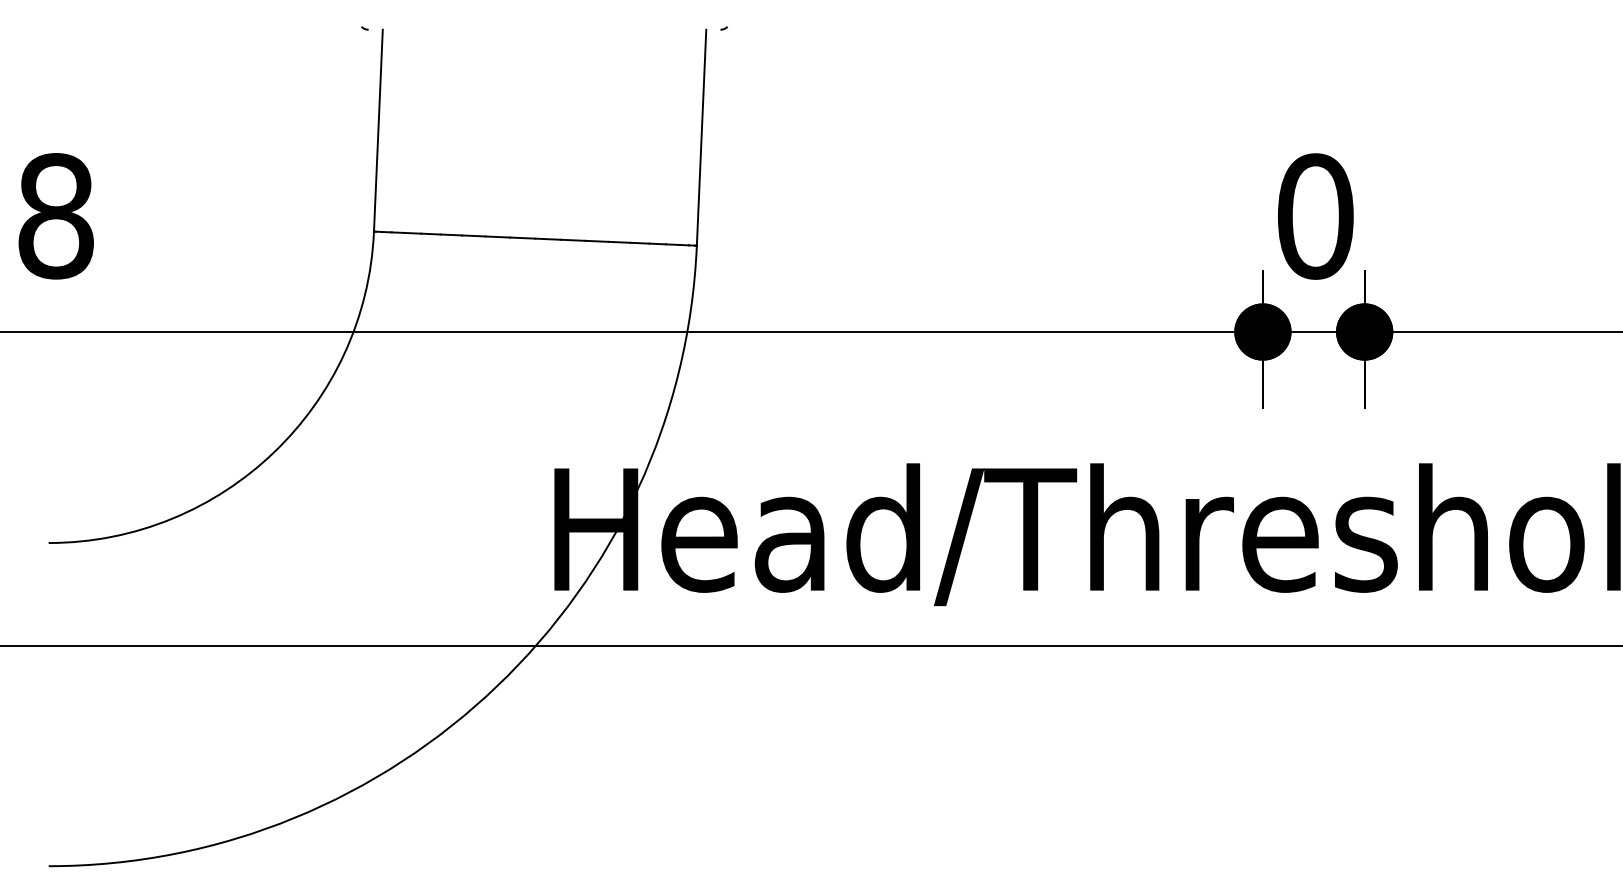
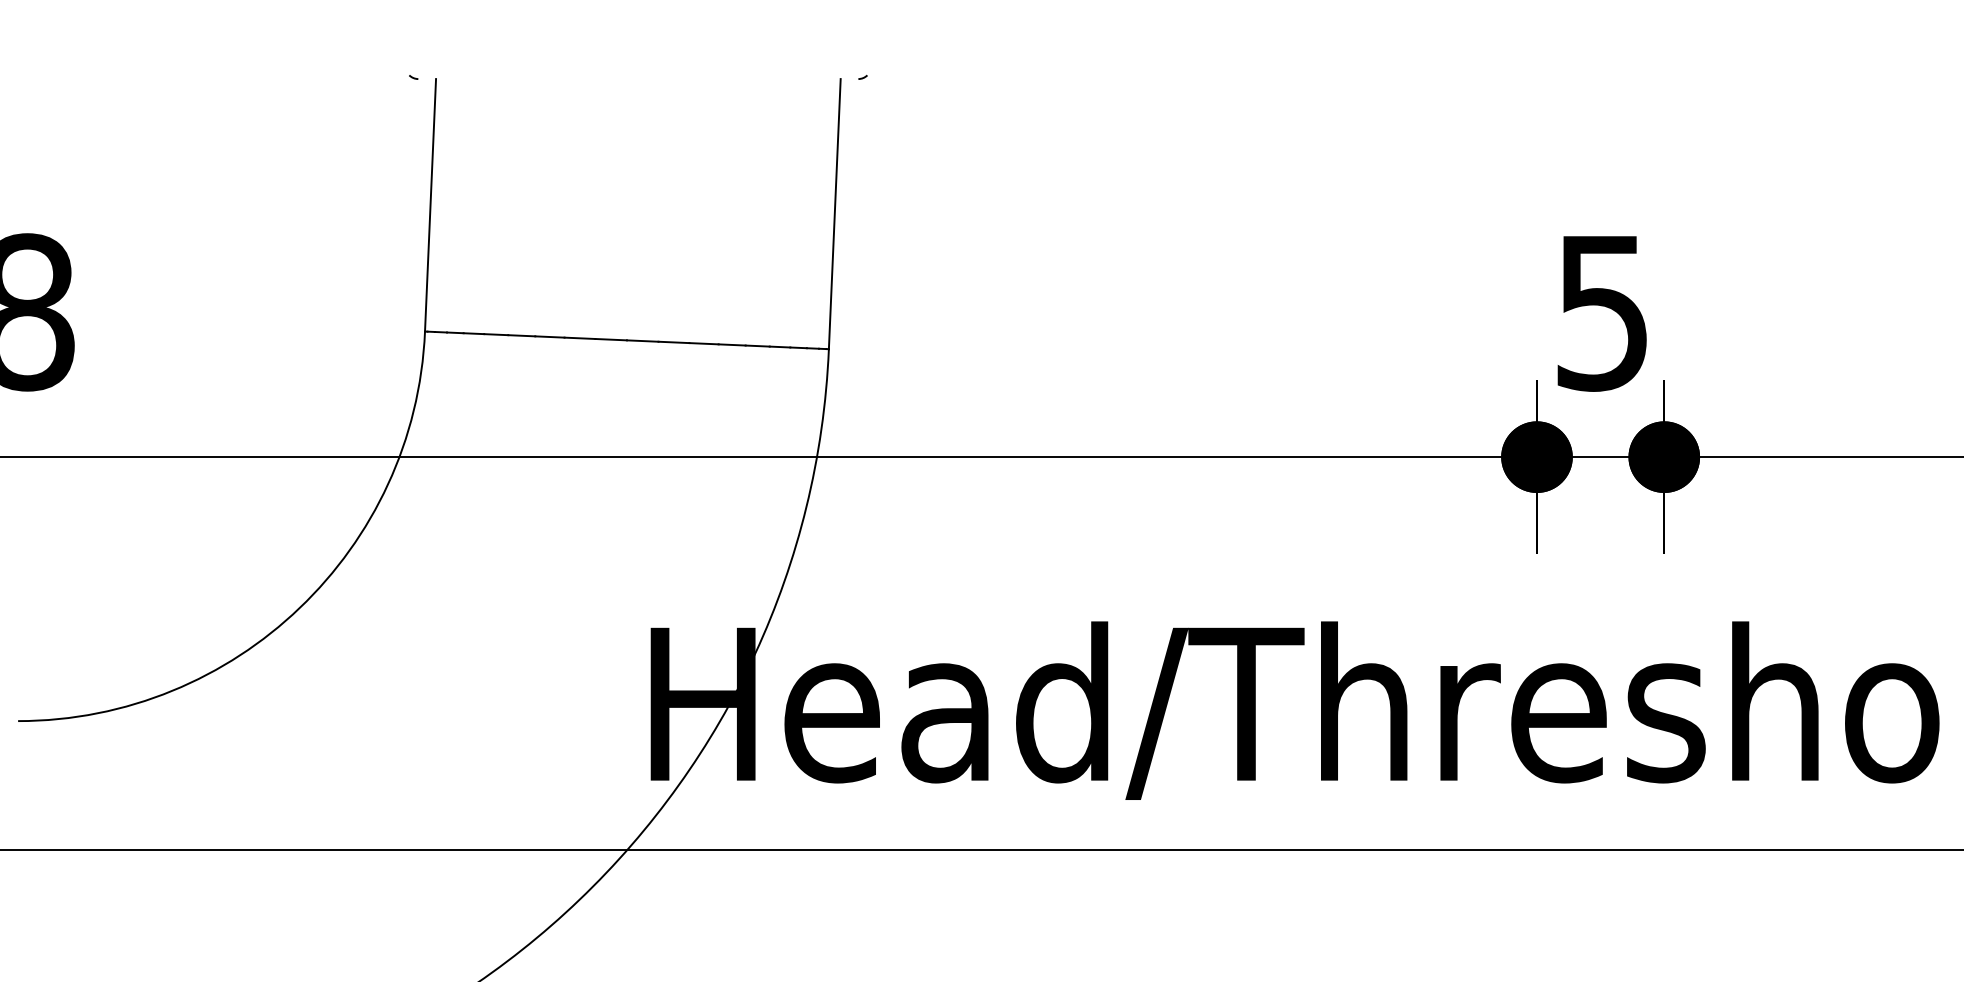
text: (1315, 216) -> (1602, 312), 0 -> 5

